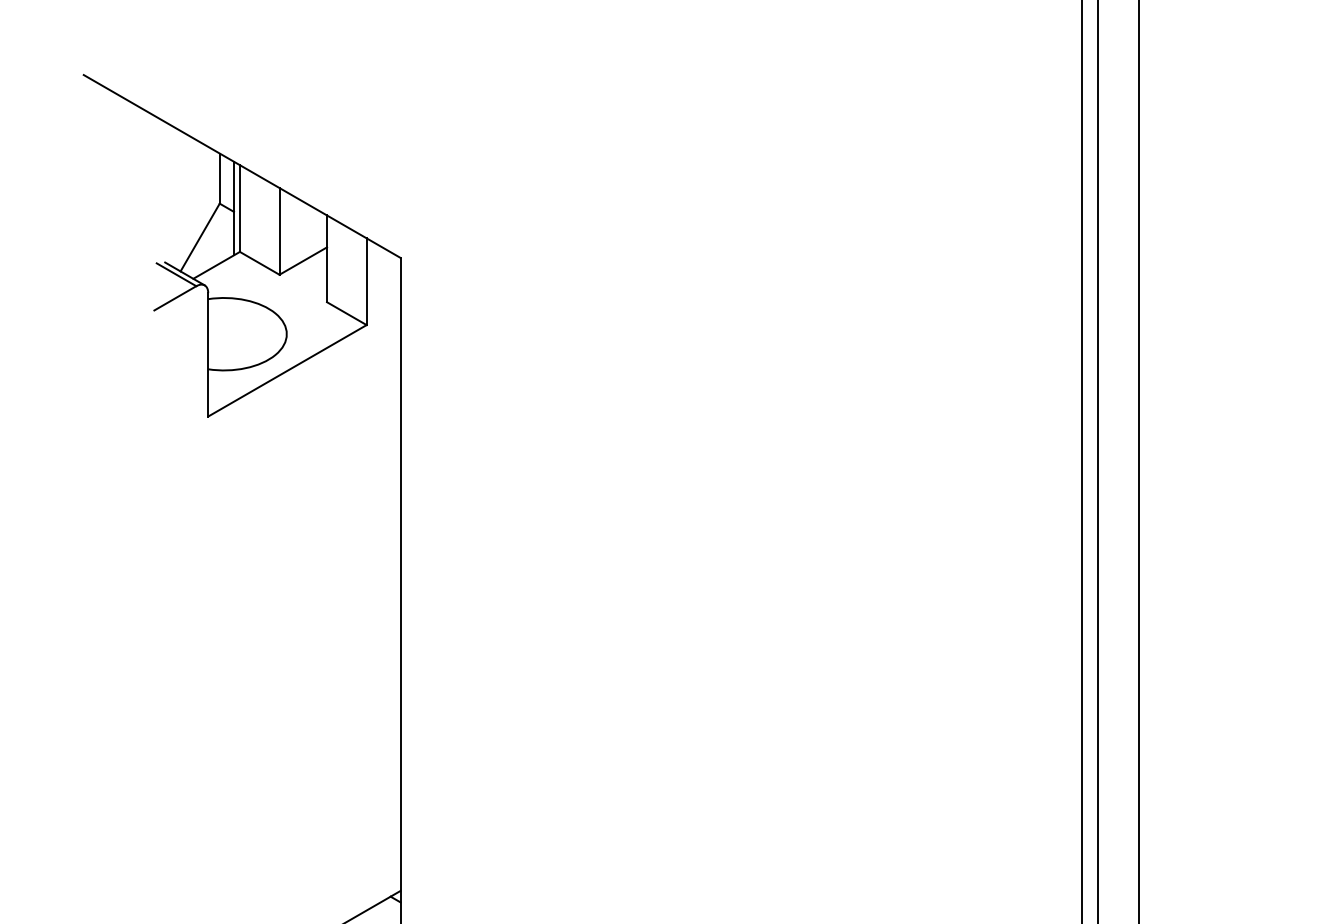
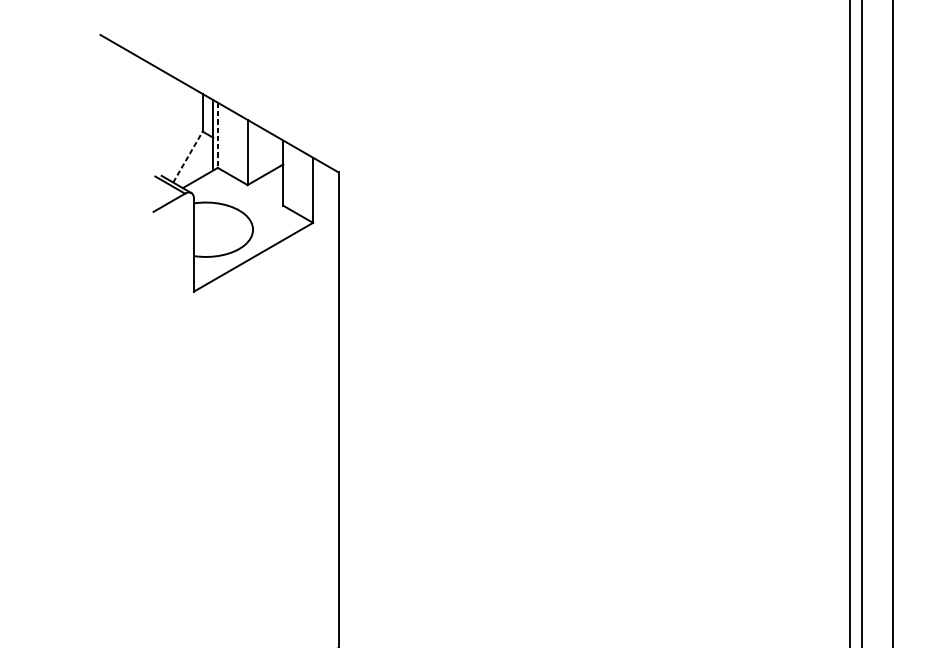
line: (239, 209) -> (217, 136), solid -> dashed
line: (200, 237) -> (188, 157), solid -> dashed

